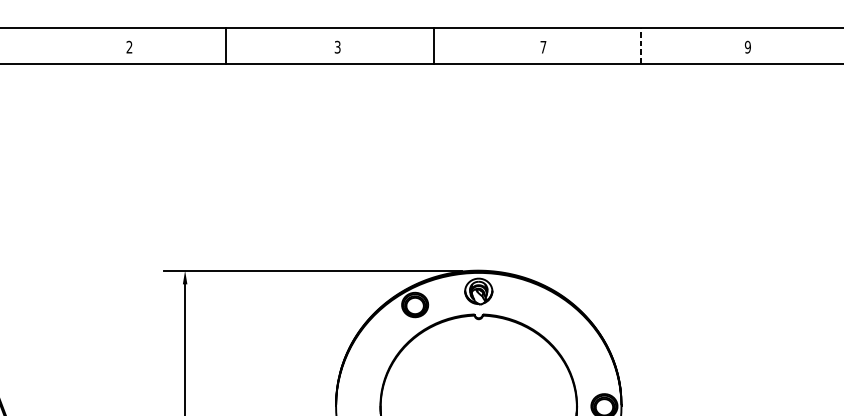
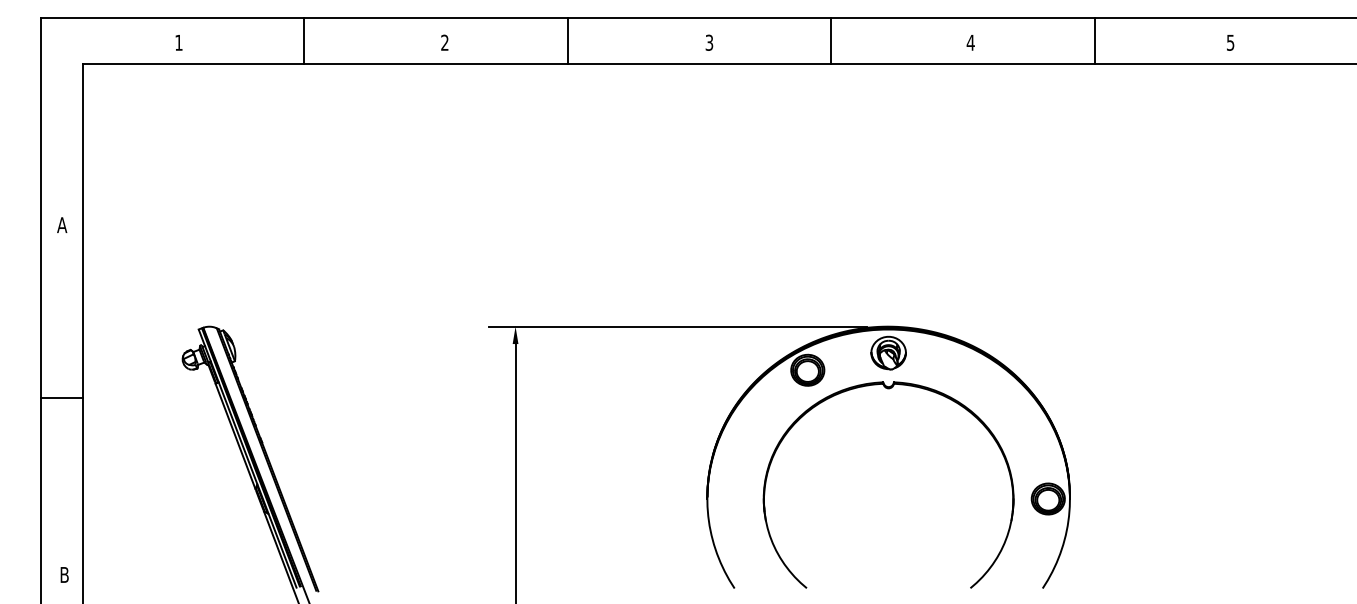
line: (18, 45) -> (304, 40), added
line: (641, 45) -> (1095, 40), dashed -> solid
text: (543, 46) -> (970, 42), 7 -> 4
text: (747, 46) -> (1230, 42), 9 -> 5

